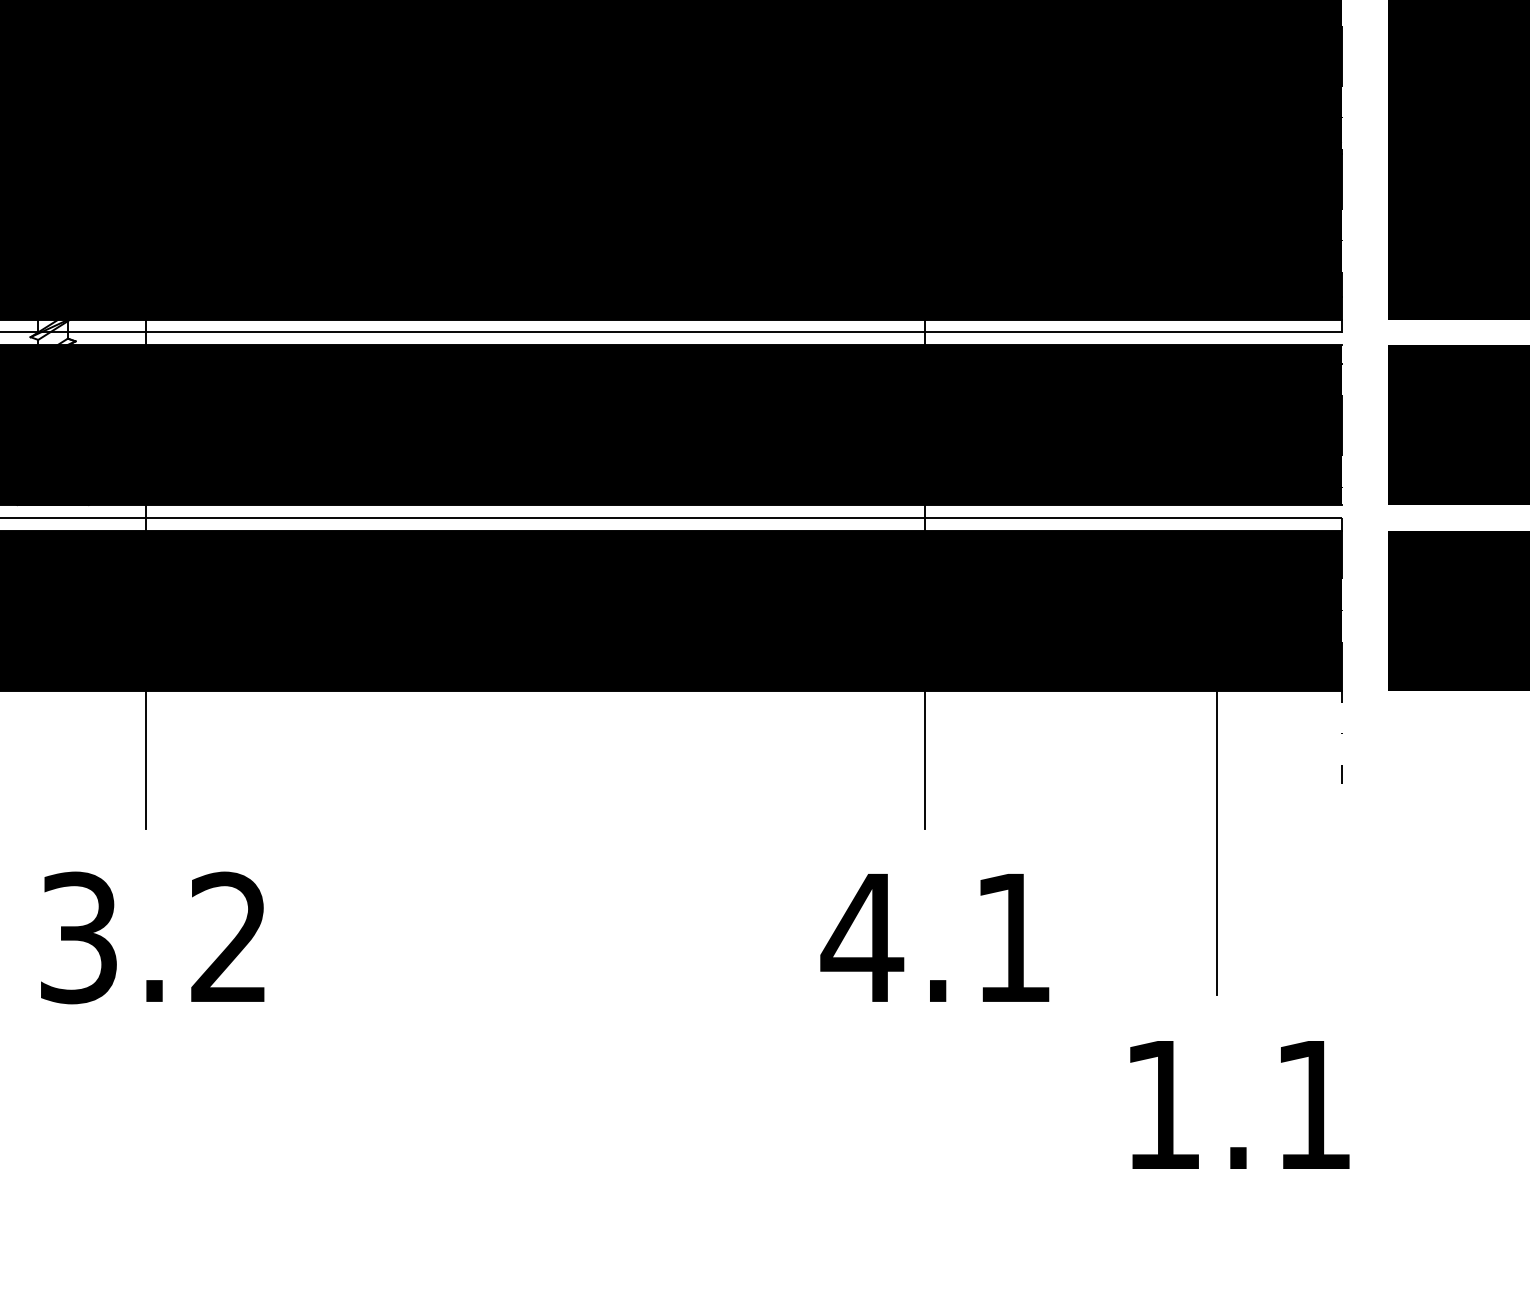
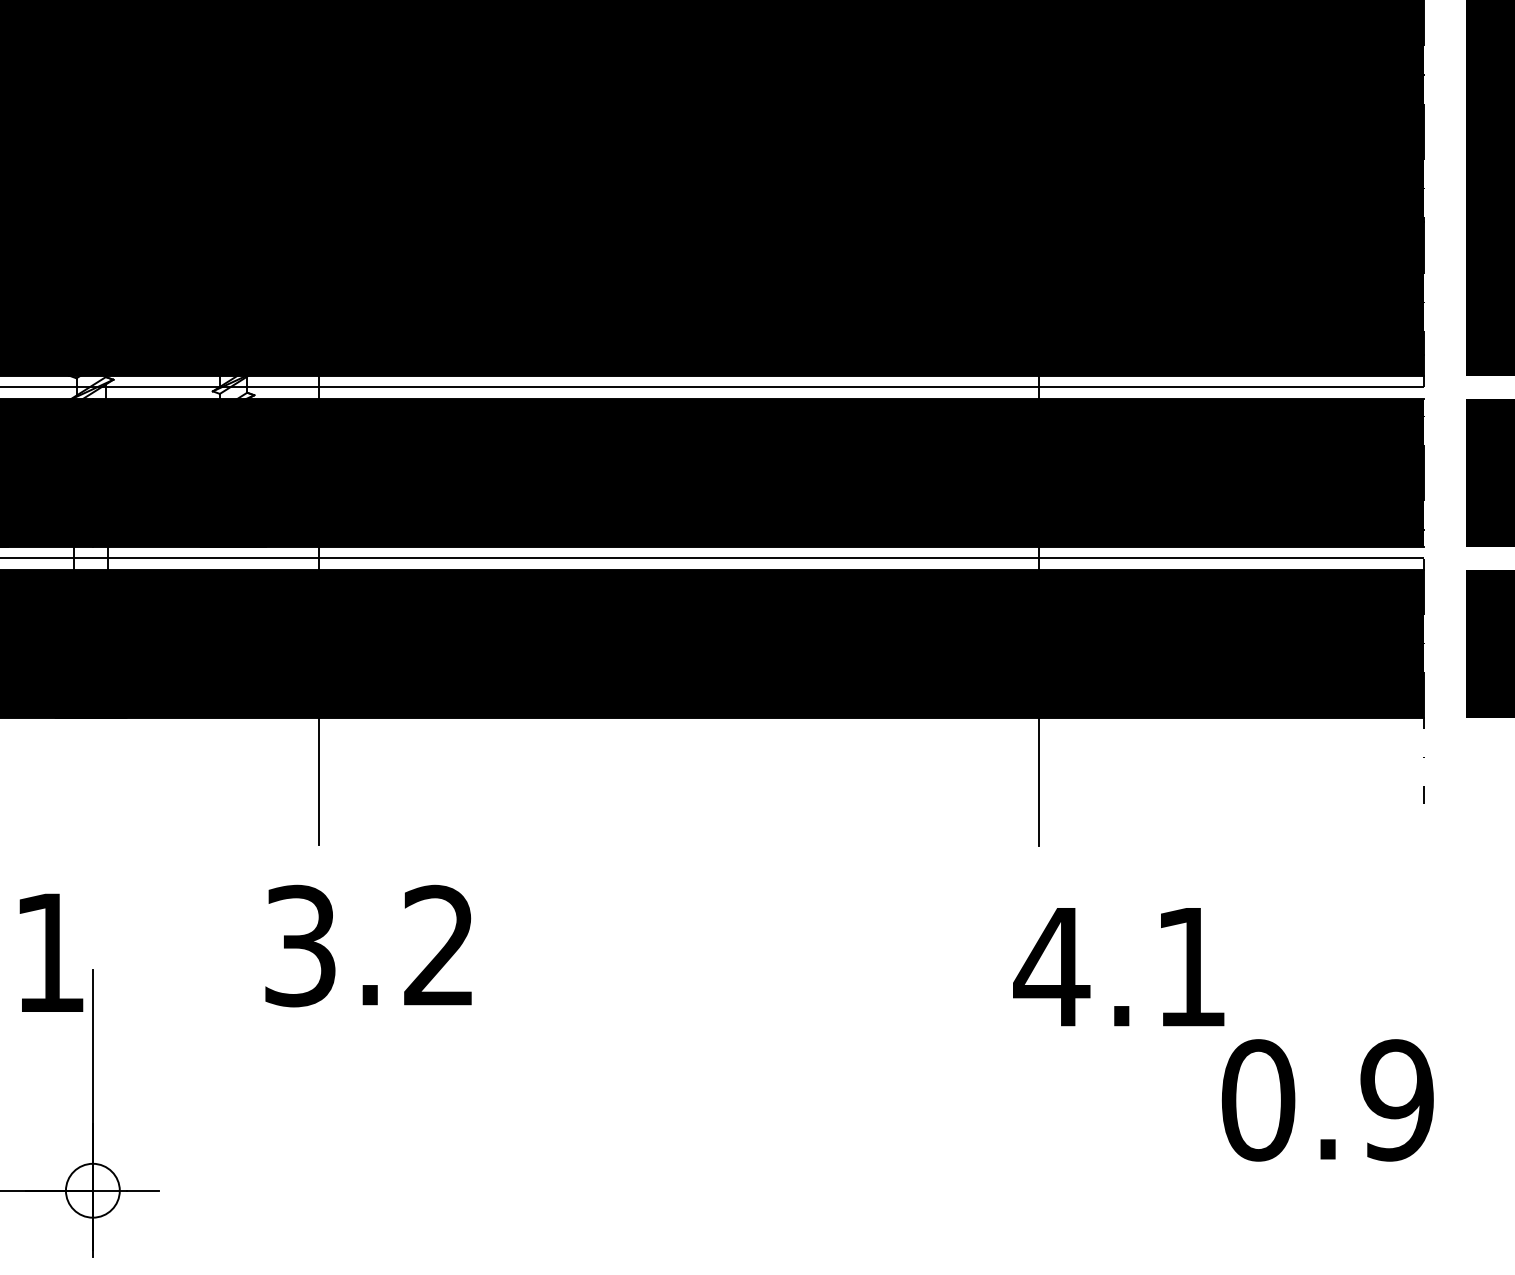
line: (1217, 814) -> (1308, 832), removed
text: (152, 937) -> (368, 945), moved
text: (934, 938) -> (1118, 967), moved
text: (1237, 1105) -> (1327, 1100), 1.1 -> 0.9

